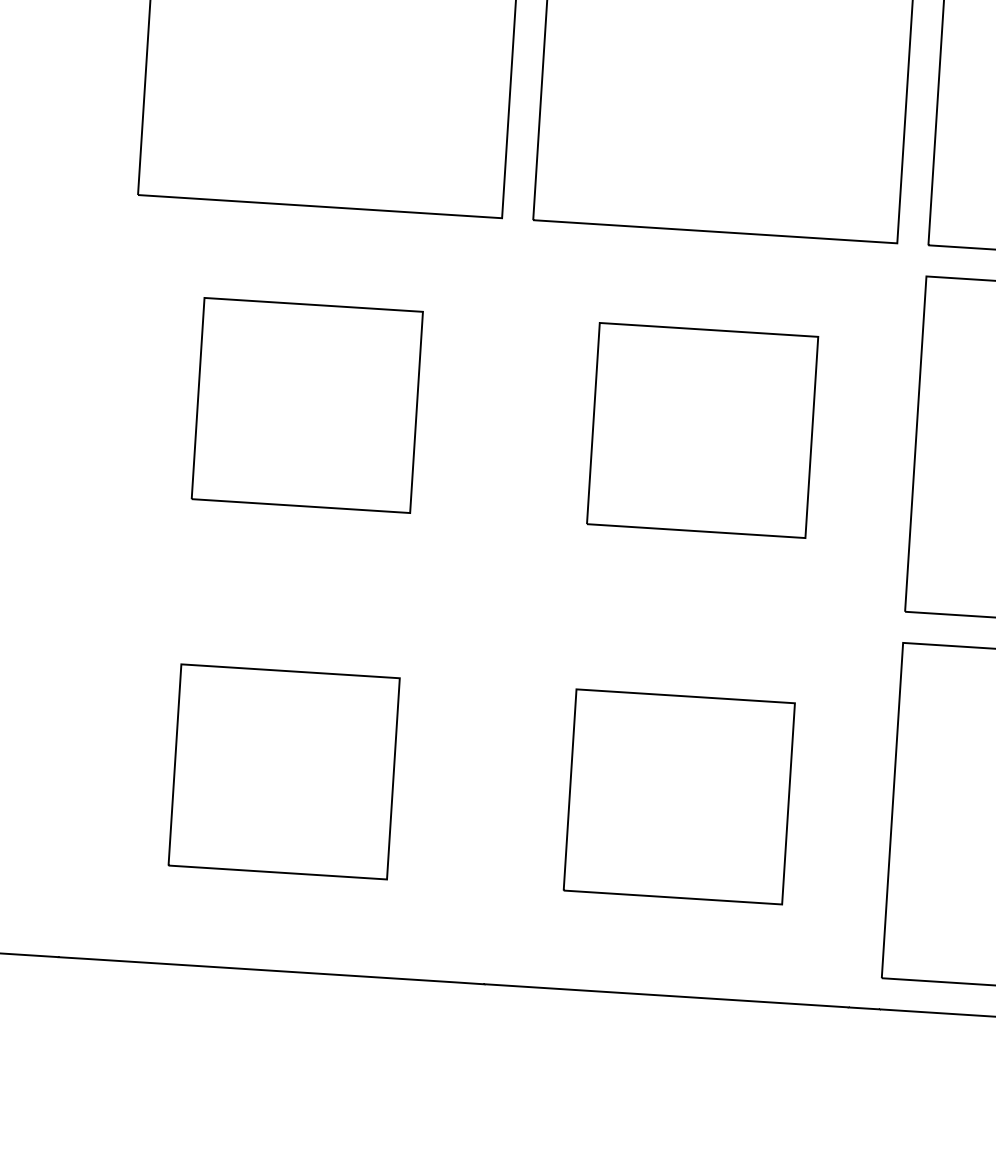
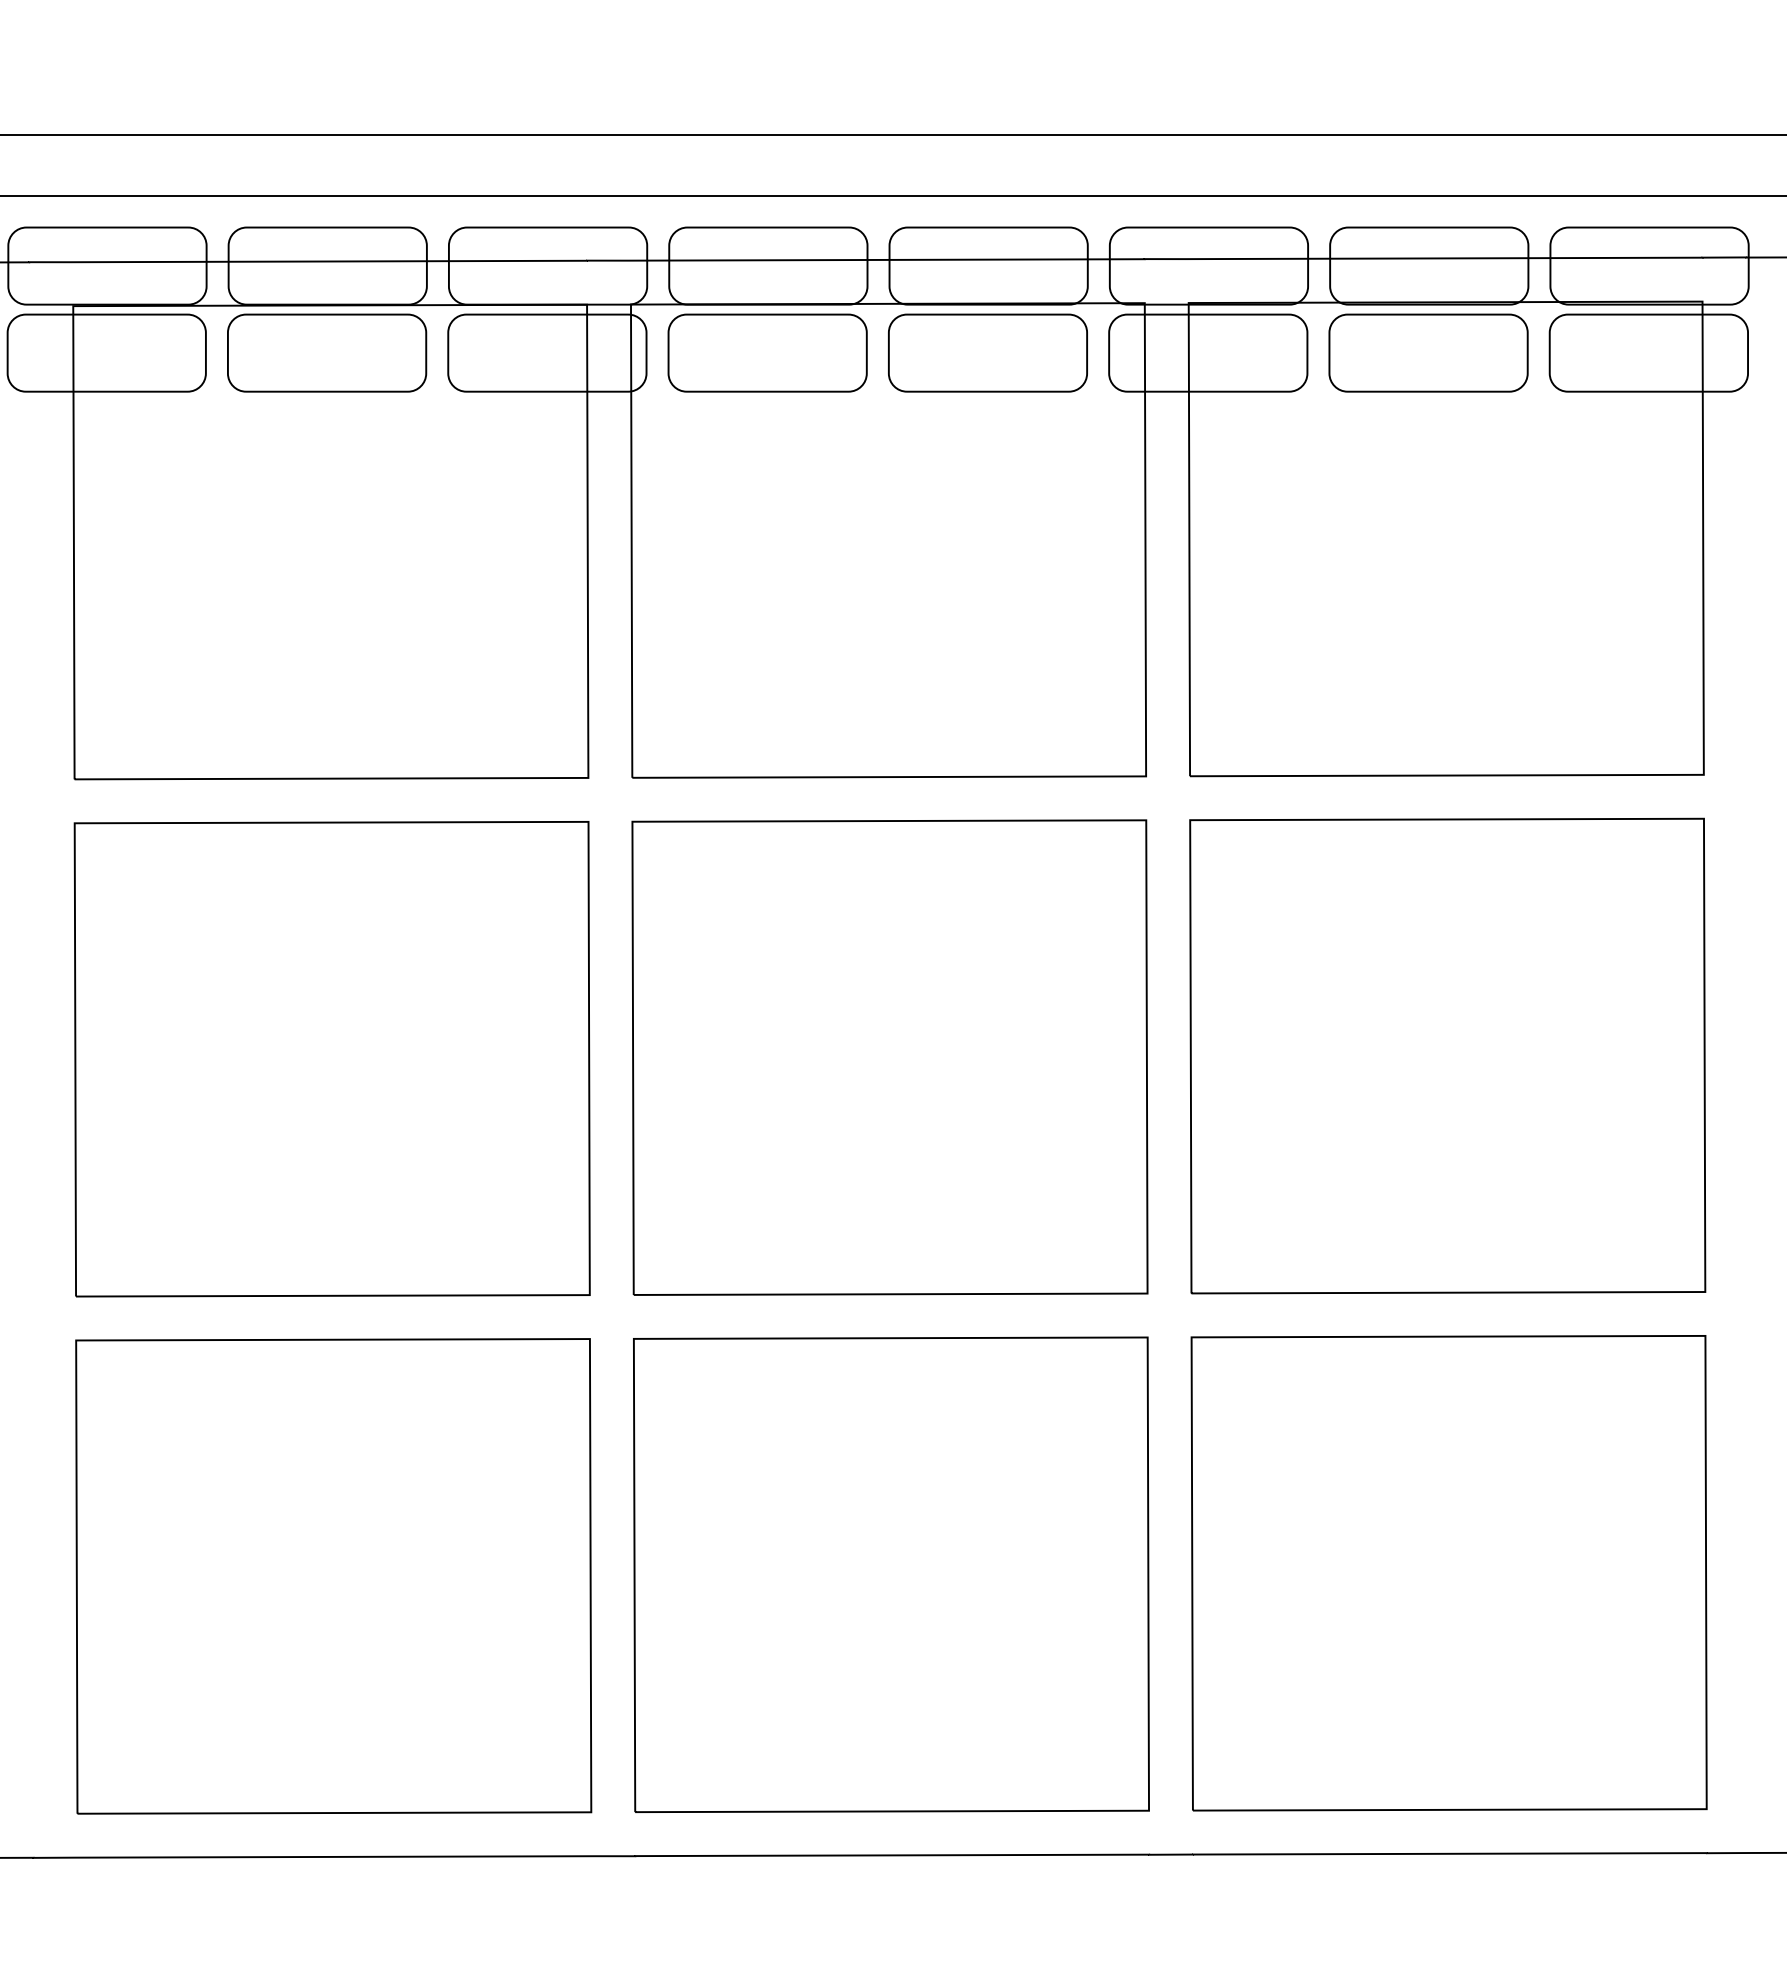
part: (306, 405) -> (331, 1059), size x1.67
part: (702, 430) -> (889, 1057), size x1.67
part: (283, 771) -> (333, 1576), size x1.67
part: (679, 796) -> (891, 1574), size x1.67

